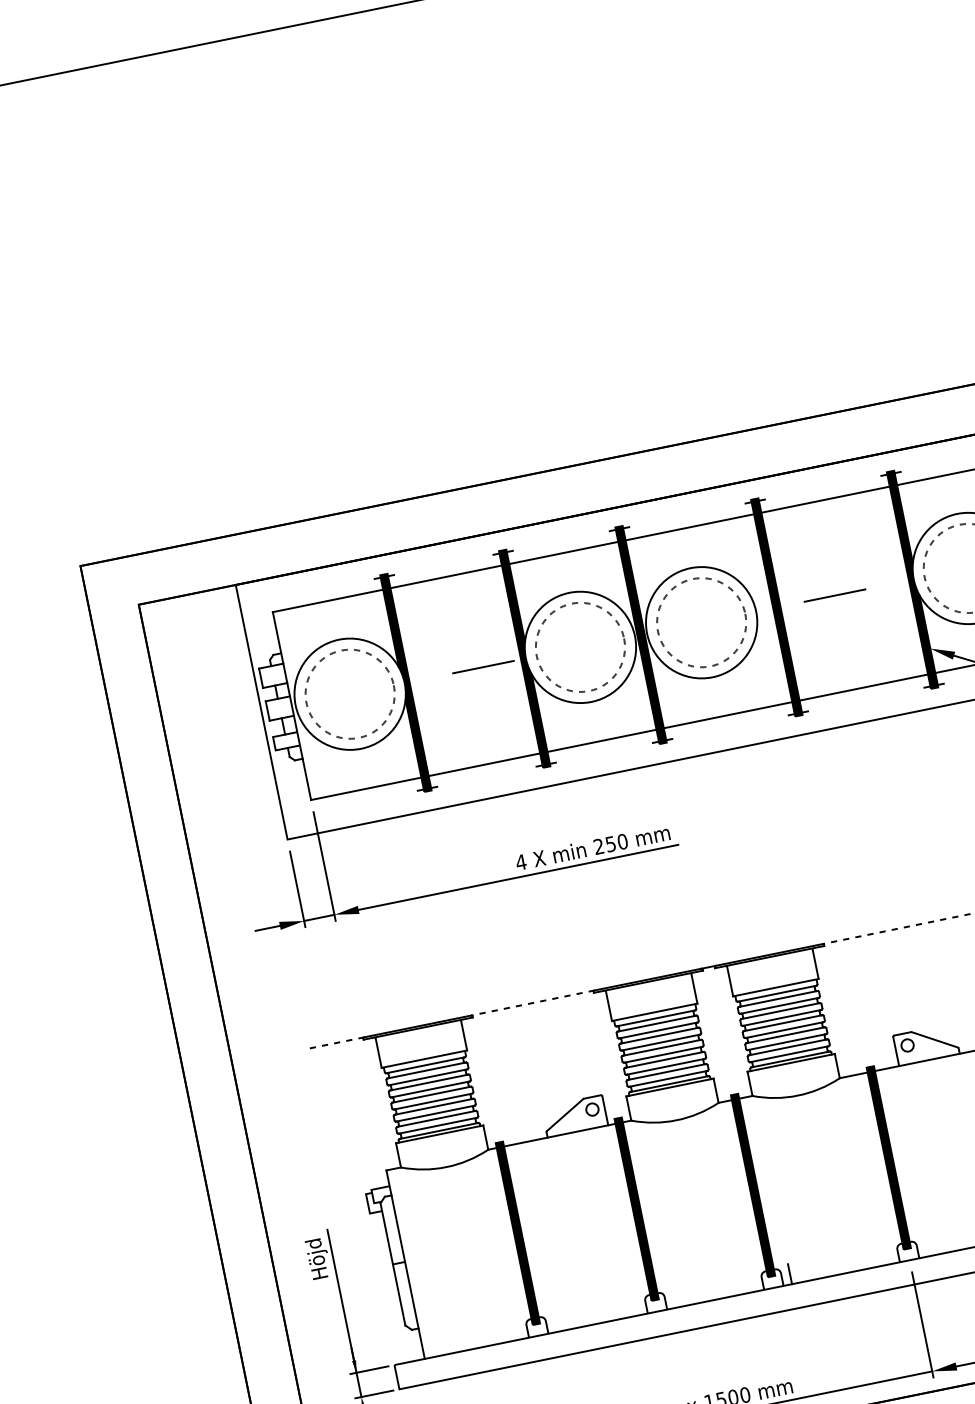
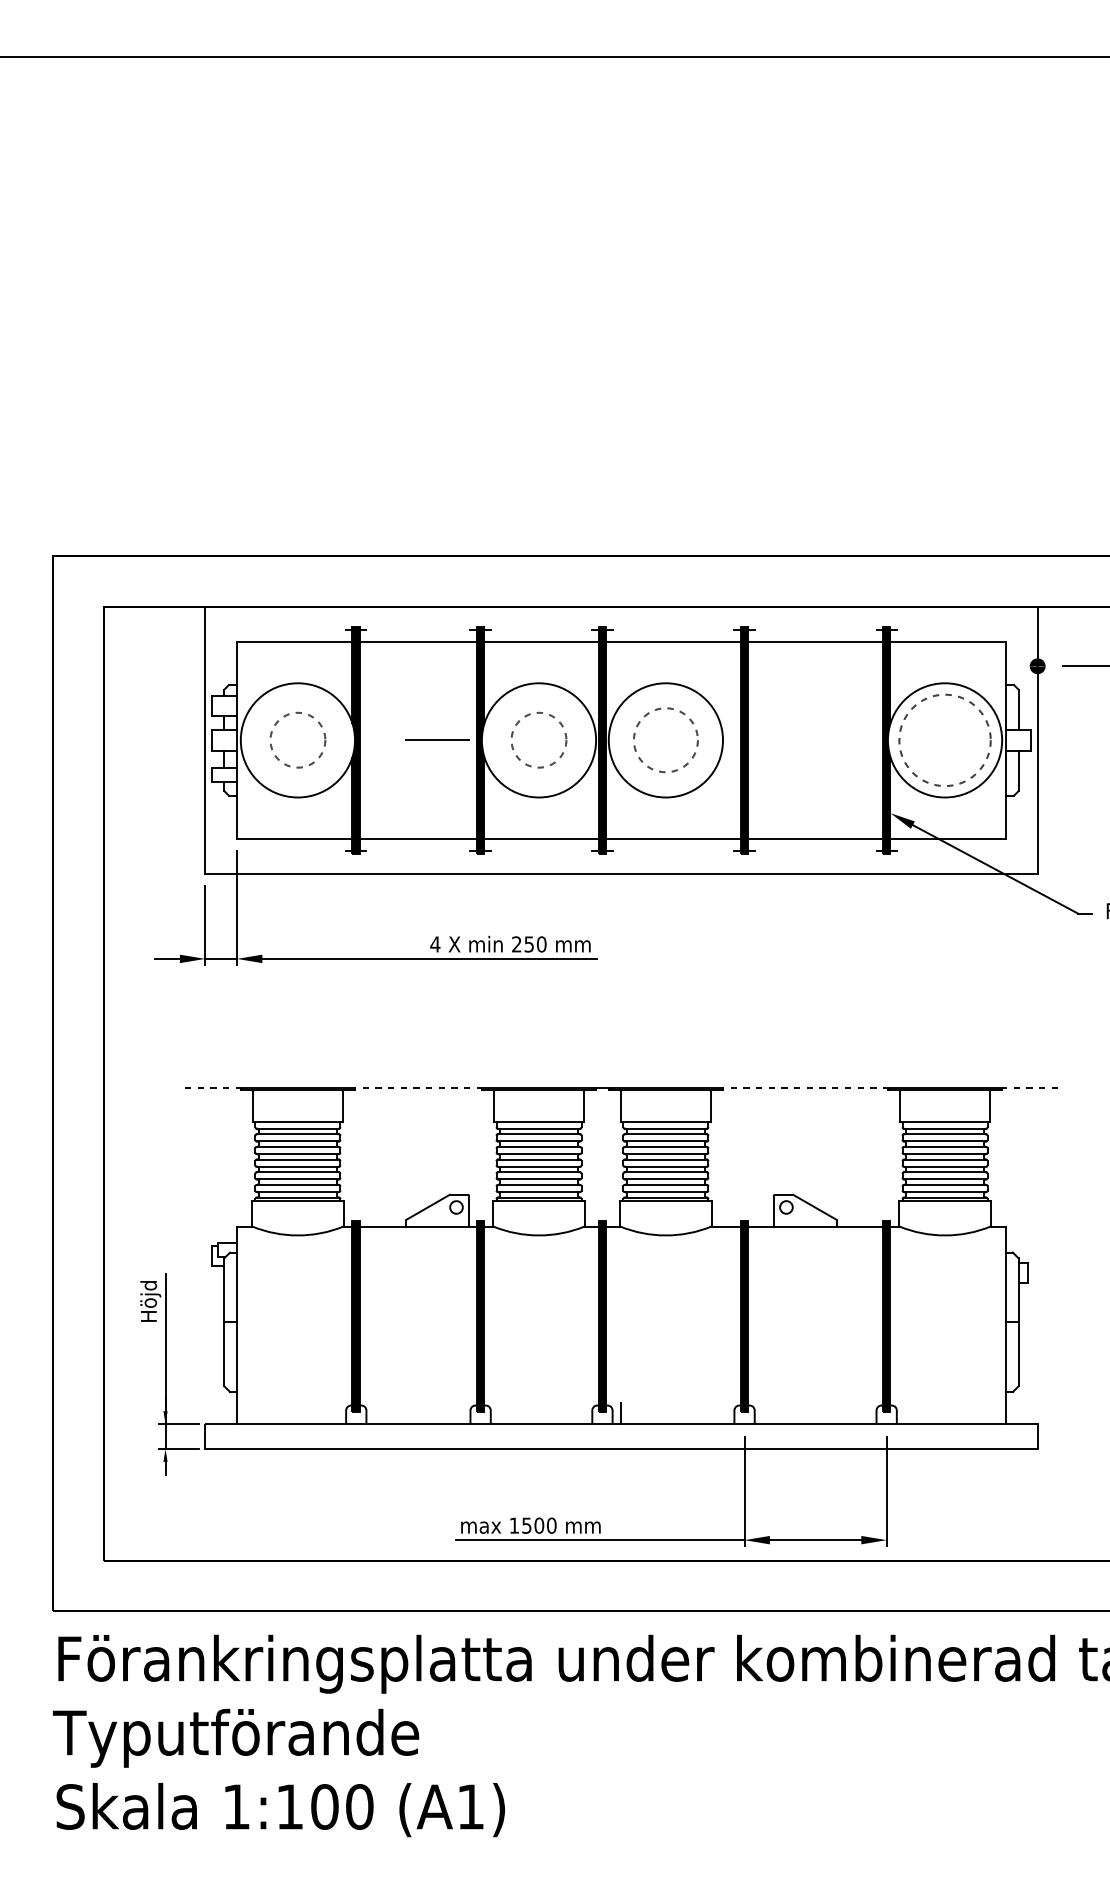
line: (835, 595) -> (805, 740), removed
circle: (701, 621) -> (665, 739), size x0.7
circle: (579, 646) -> (538, 739), size x0.6
circle: (349, 693) -> (297, 739), size x0.6

